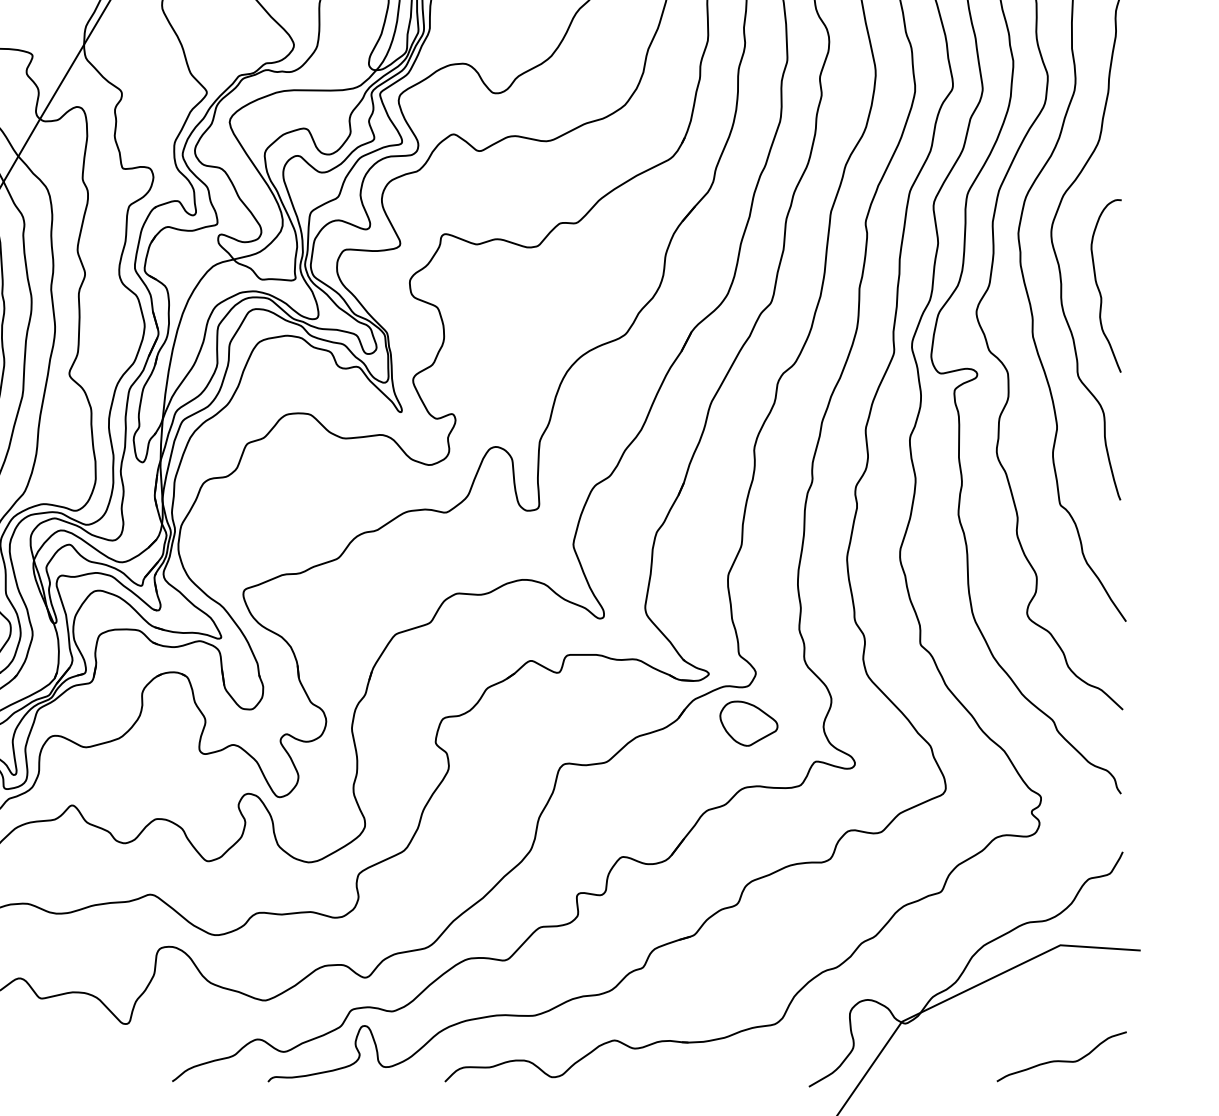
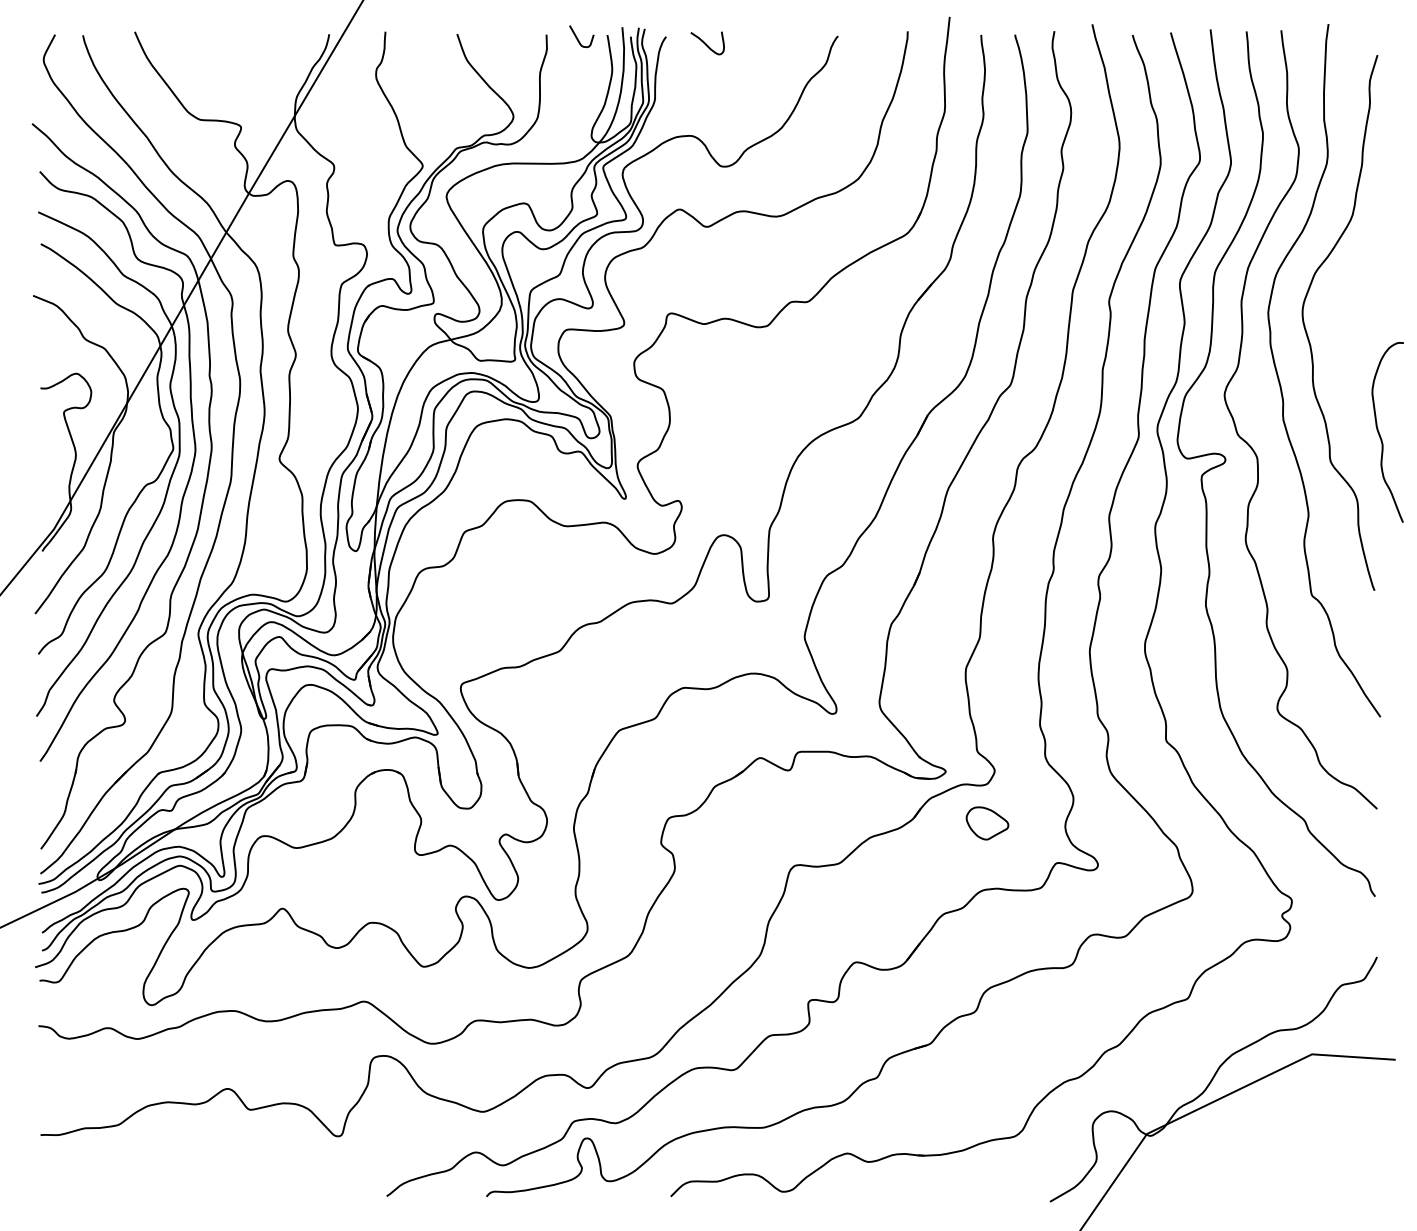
curve: (1099, 287) -> (1380, 434), moved
part: (748, 723) -> (987, 823), size x0.7
curve: (1061, 1060) -> (1313, 1174), removed

